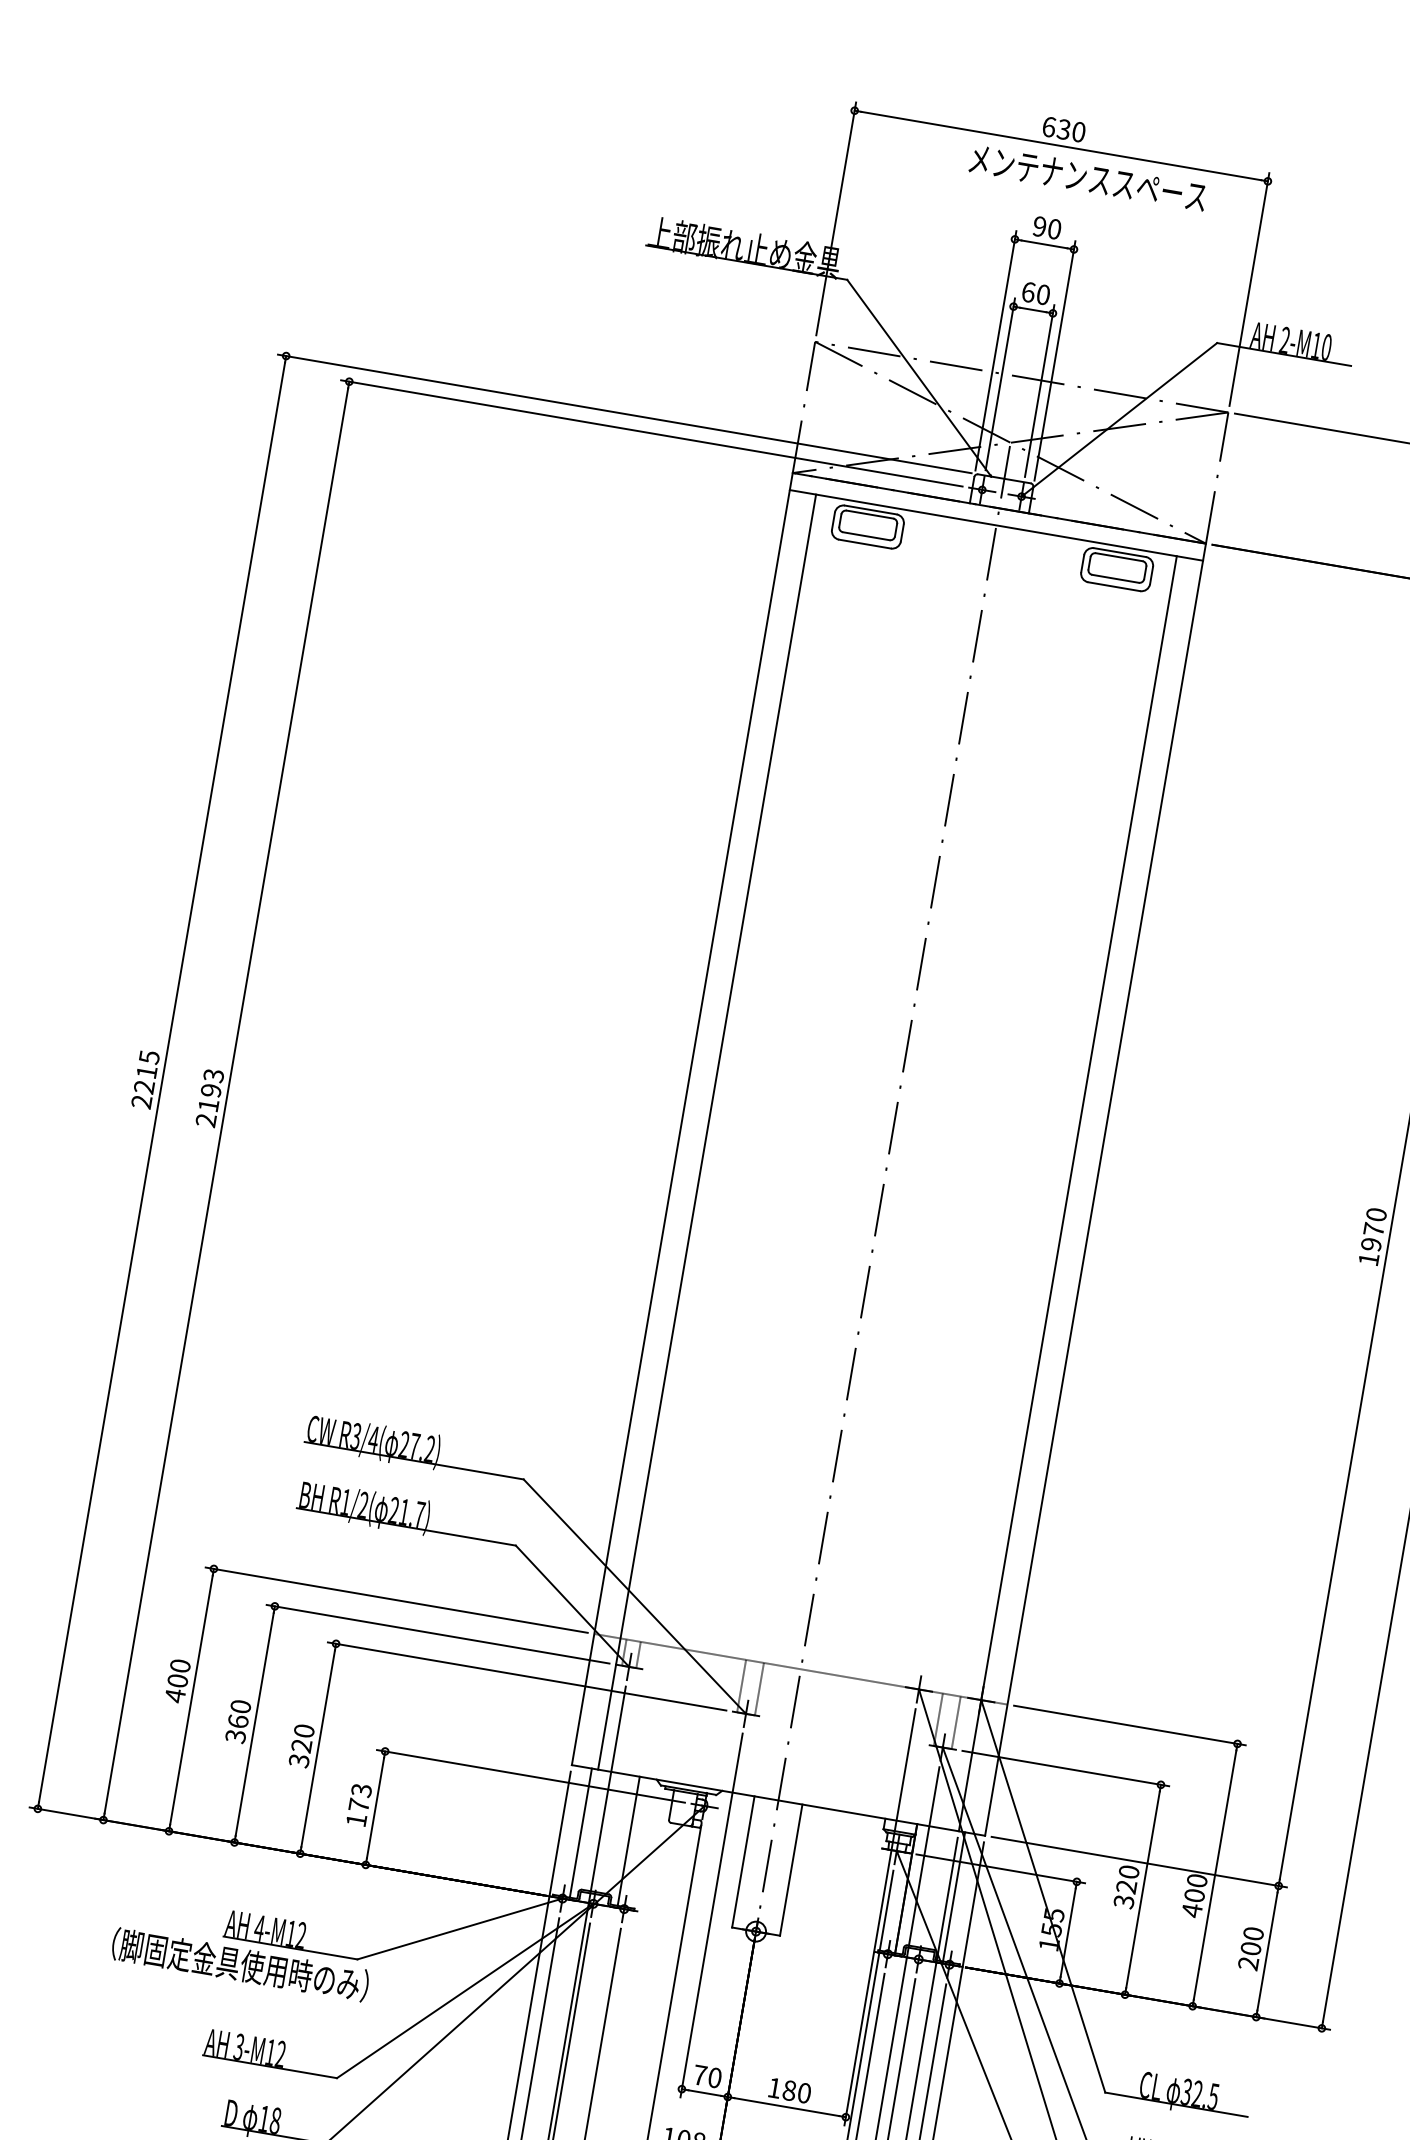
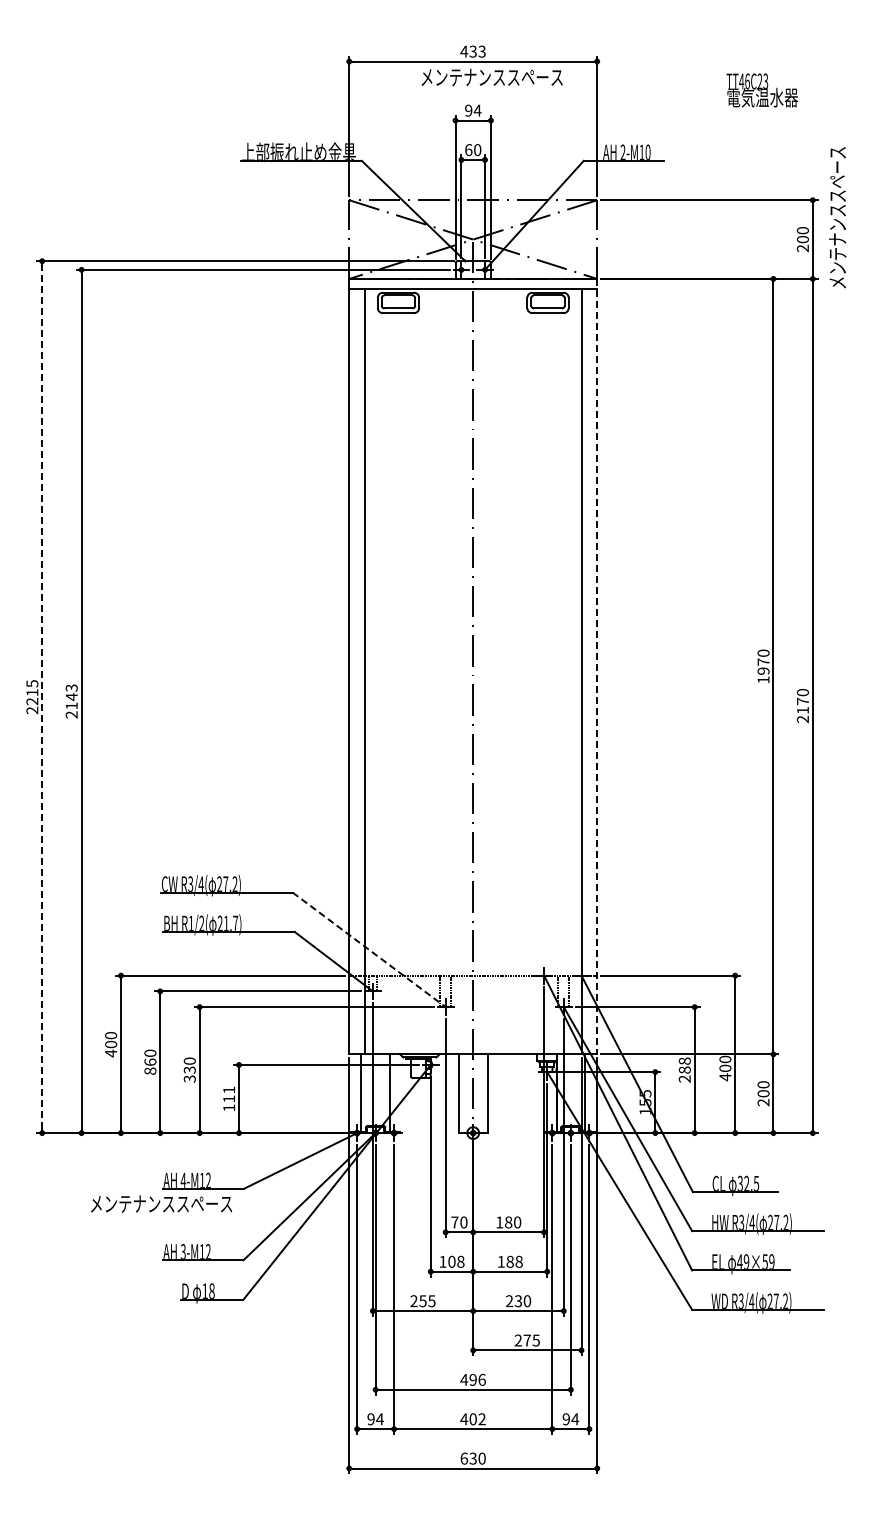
text: (1062, 129) -> (472, 51), 630 -> 433
text: (1054, 228) -> (477, 110), 90 -> 94
line: (162, 1083) -> (42, 697), solid -> dashed
text: (210, 1091) -> (71, 697), 2193 -> 2143
line: (1096, 1189) -> (597, 666), solid -> dashed
line: (635, 1596) -> (369, 949), solid -> dashed
text: (236, 1735) -> (150, 1070), 360 -> 860
text: (301, 1744) -> (189, 1069), 320 -> 330
text: (360, 1797) -> (229, 1094), 173 -> 111
text: (1126, 1885) -> (684, 1069), 320 -> 288
text: (233, 1963) -> (171, 1203), （脚固定金具使用時のみ） -> メンテナンススペース

